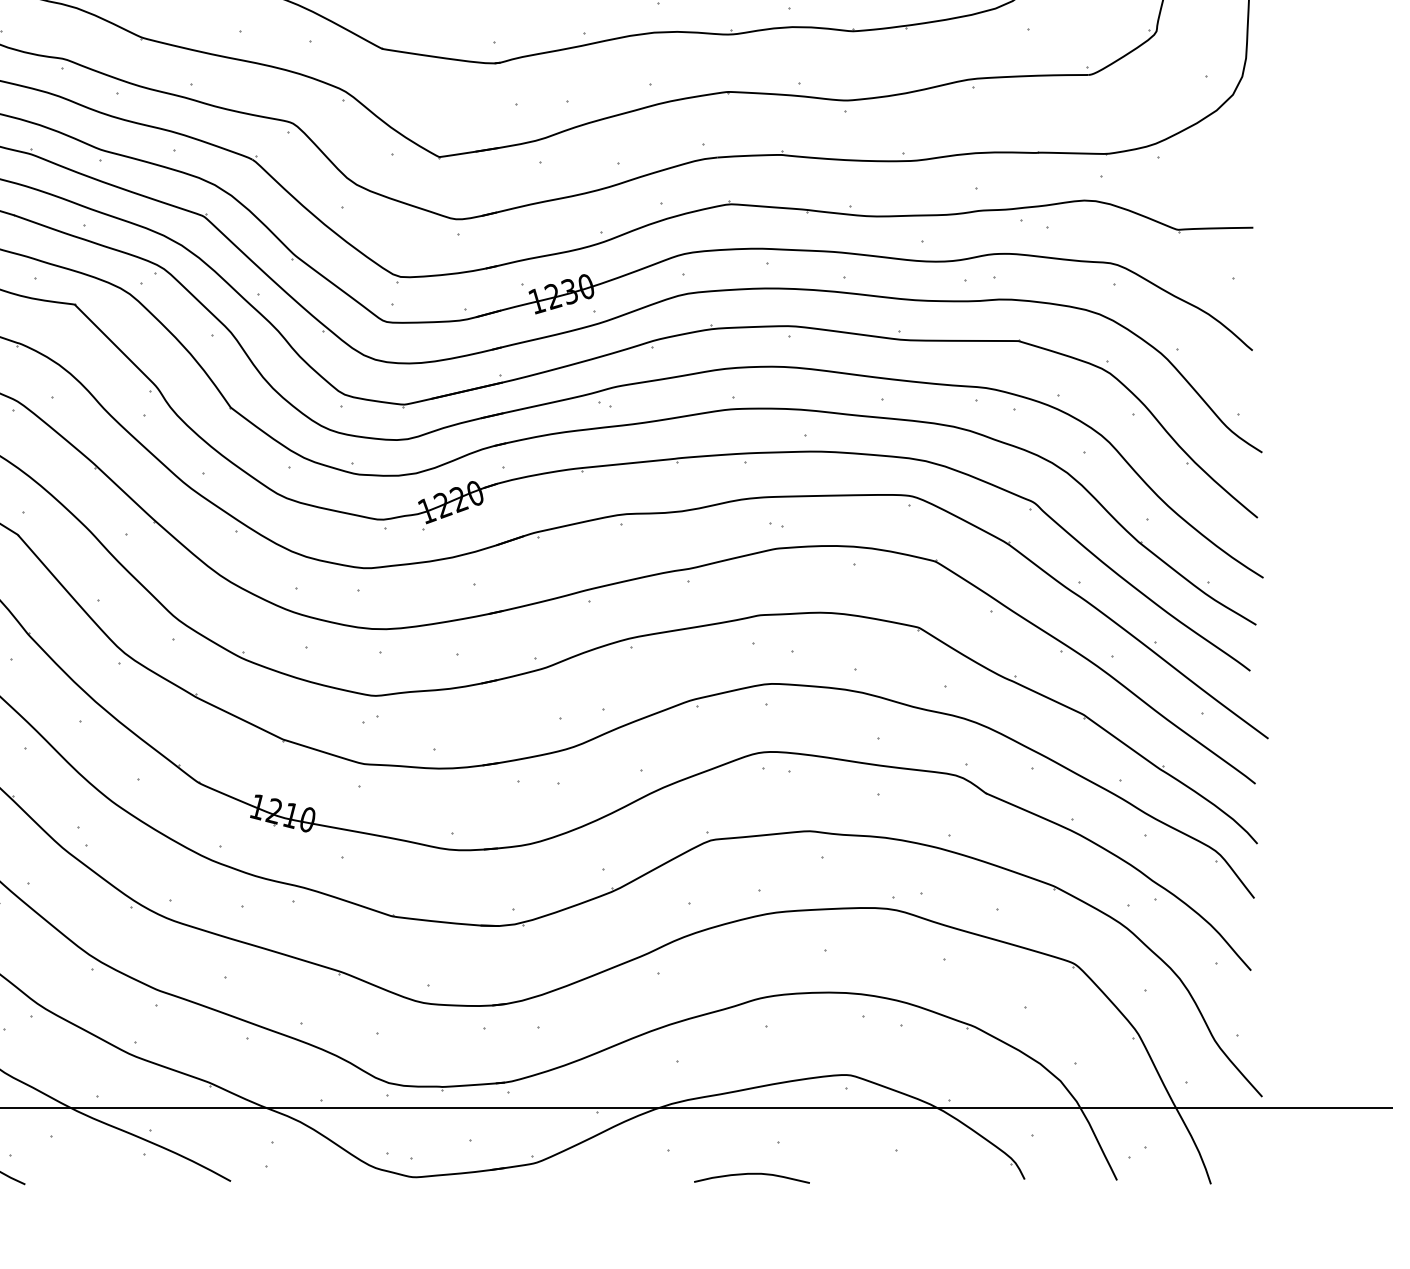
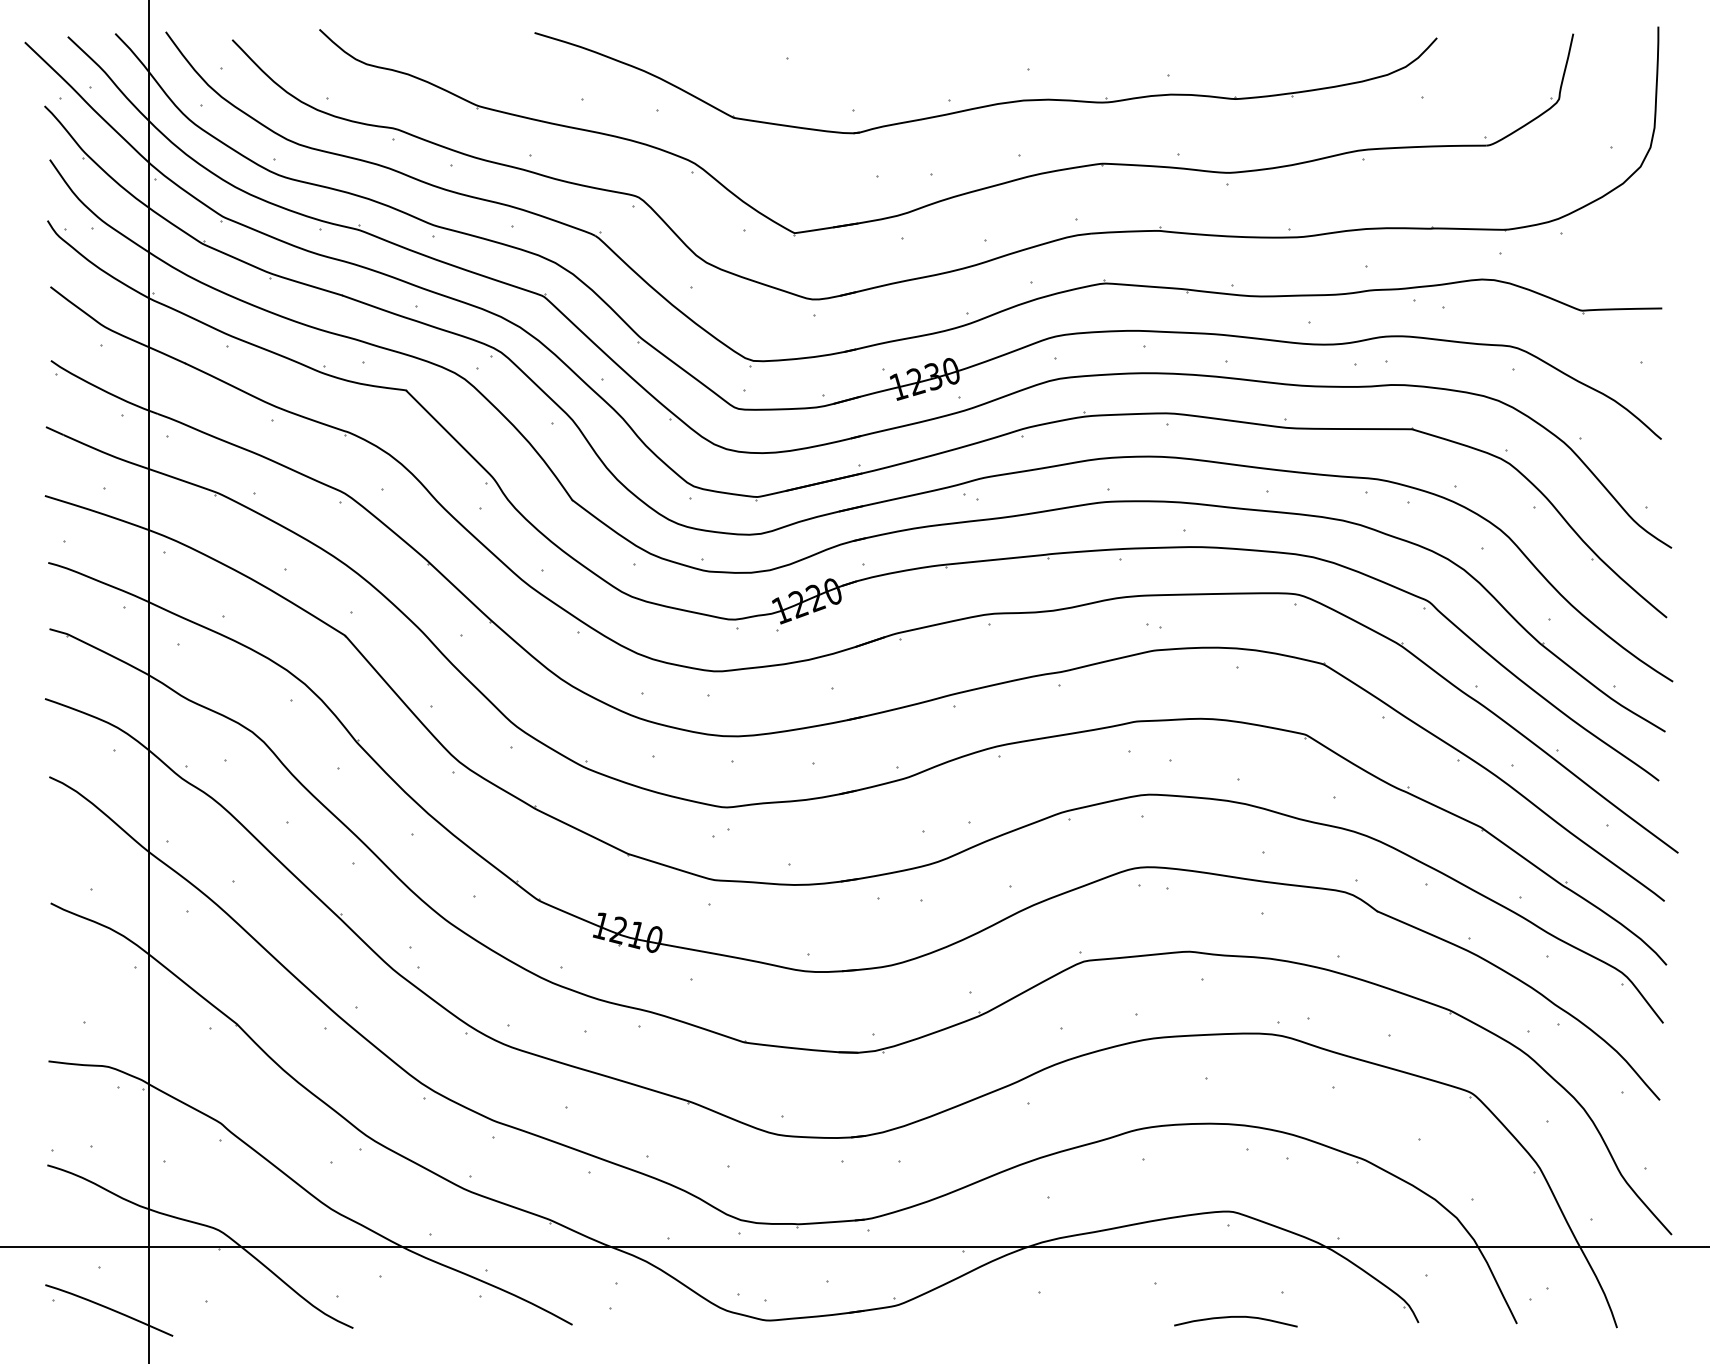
curve: (751, 1174) -> (1235, 1317), moved

